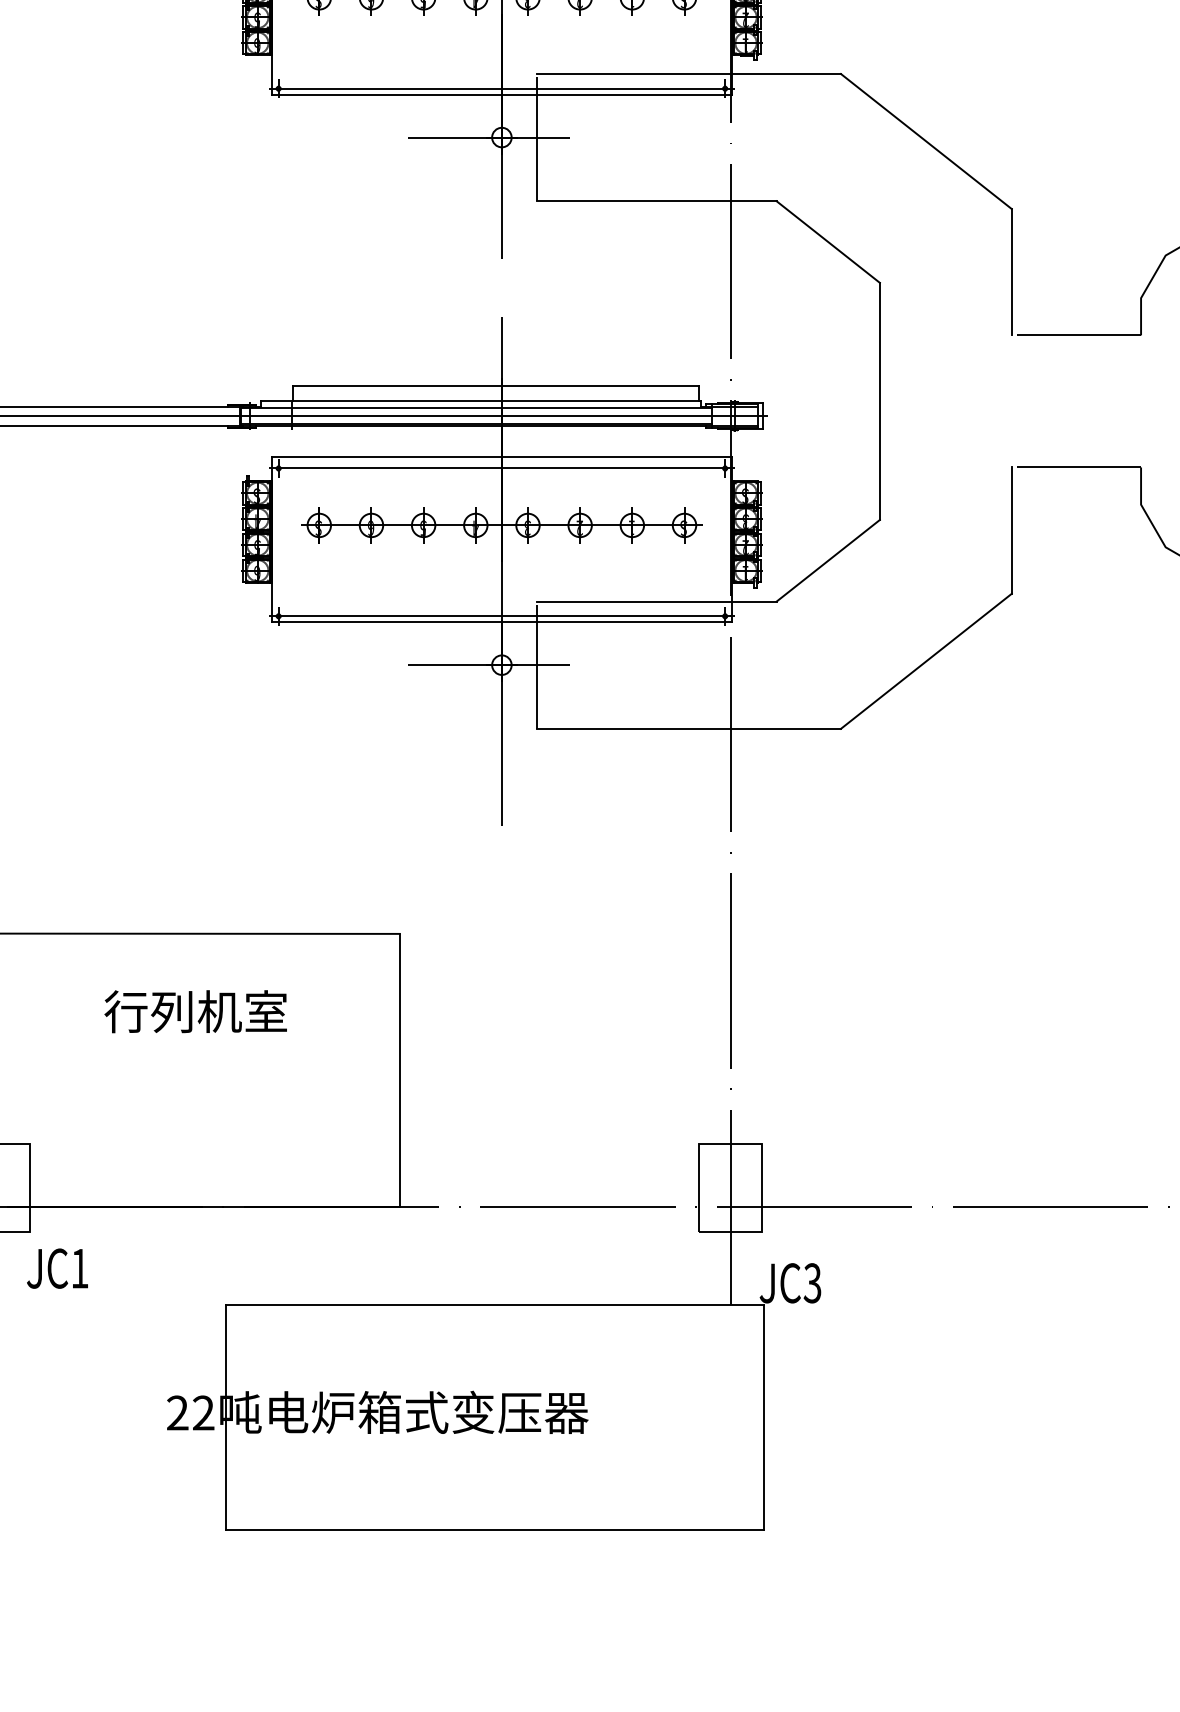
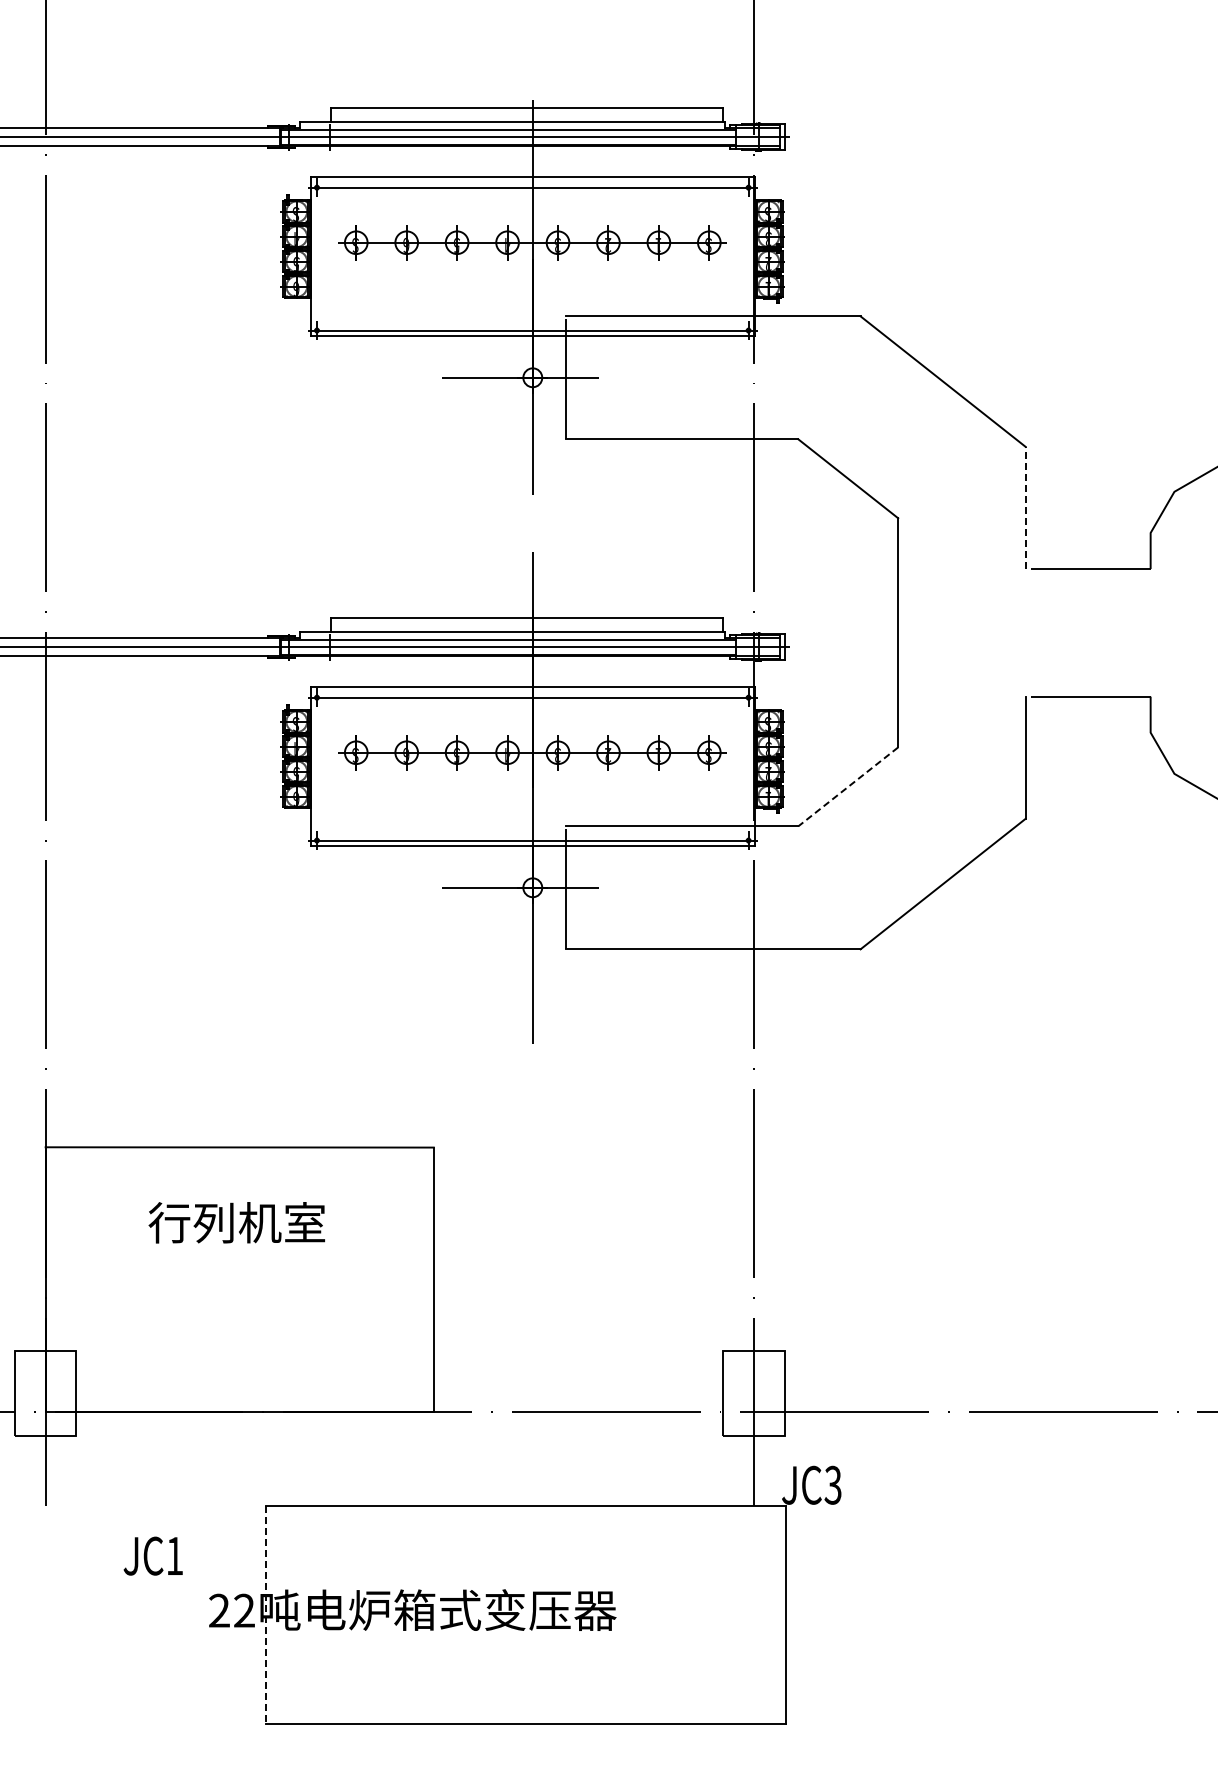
line: (1011, 271) -> (1025, 507), solid -> dashed
line: (828, 560) -> (848, 786), solid -> dashed
text: (56, 1267) -> (152, 1555), moved
line: (226, 1417) -> (266, 1615), solid -> dashed

